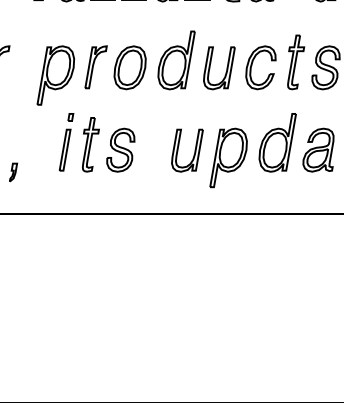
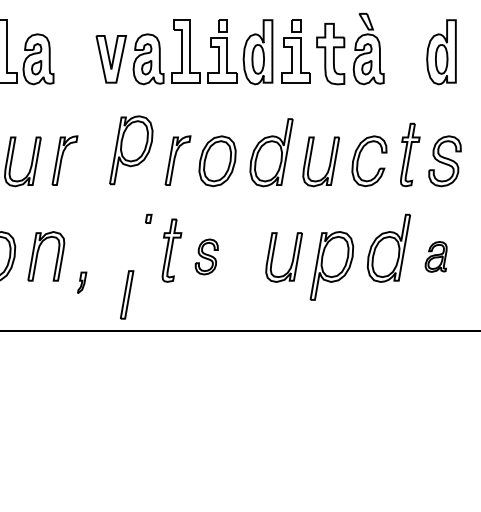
part: (56, 75) -> (131, 150), moved
part: (65, 149) -> (127, 294), moved
part: (120, 149) -> (206, 256), size x0.7
part: (317, 149) -> (435, 256), size x0.6

